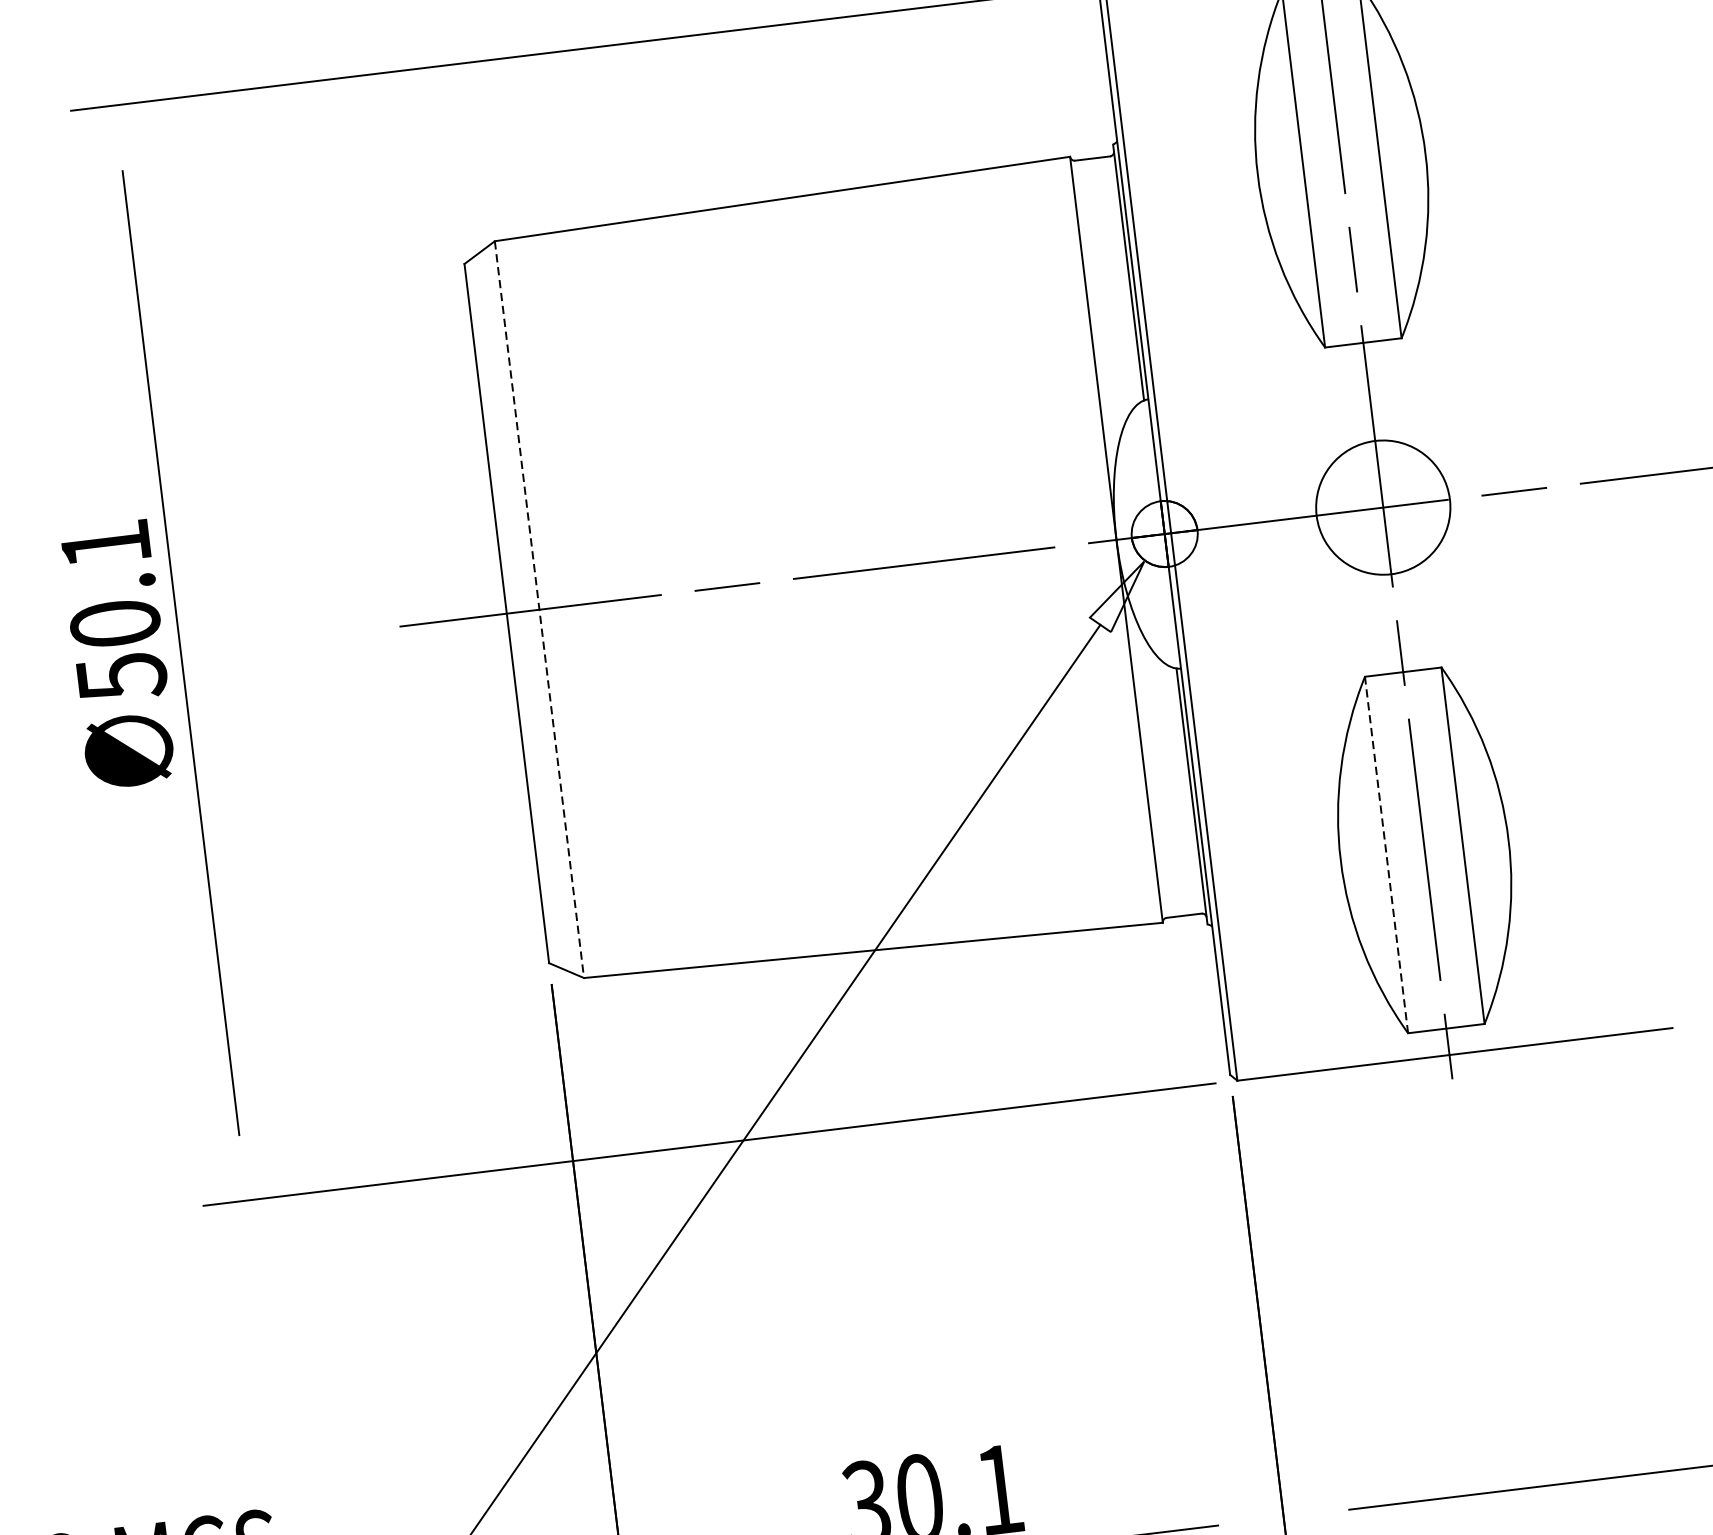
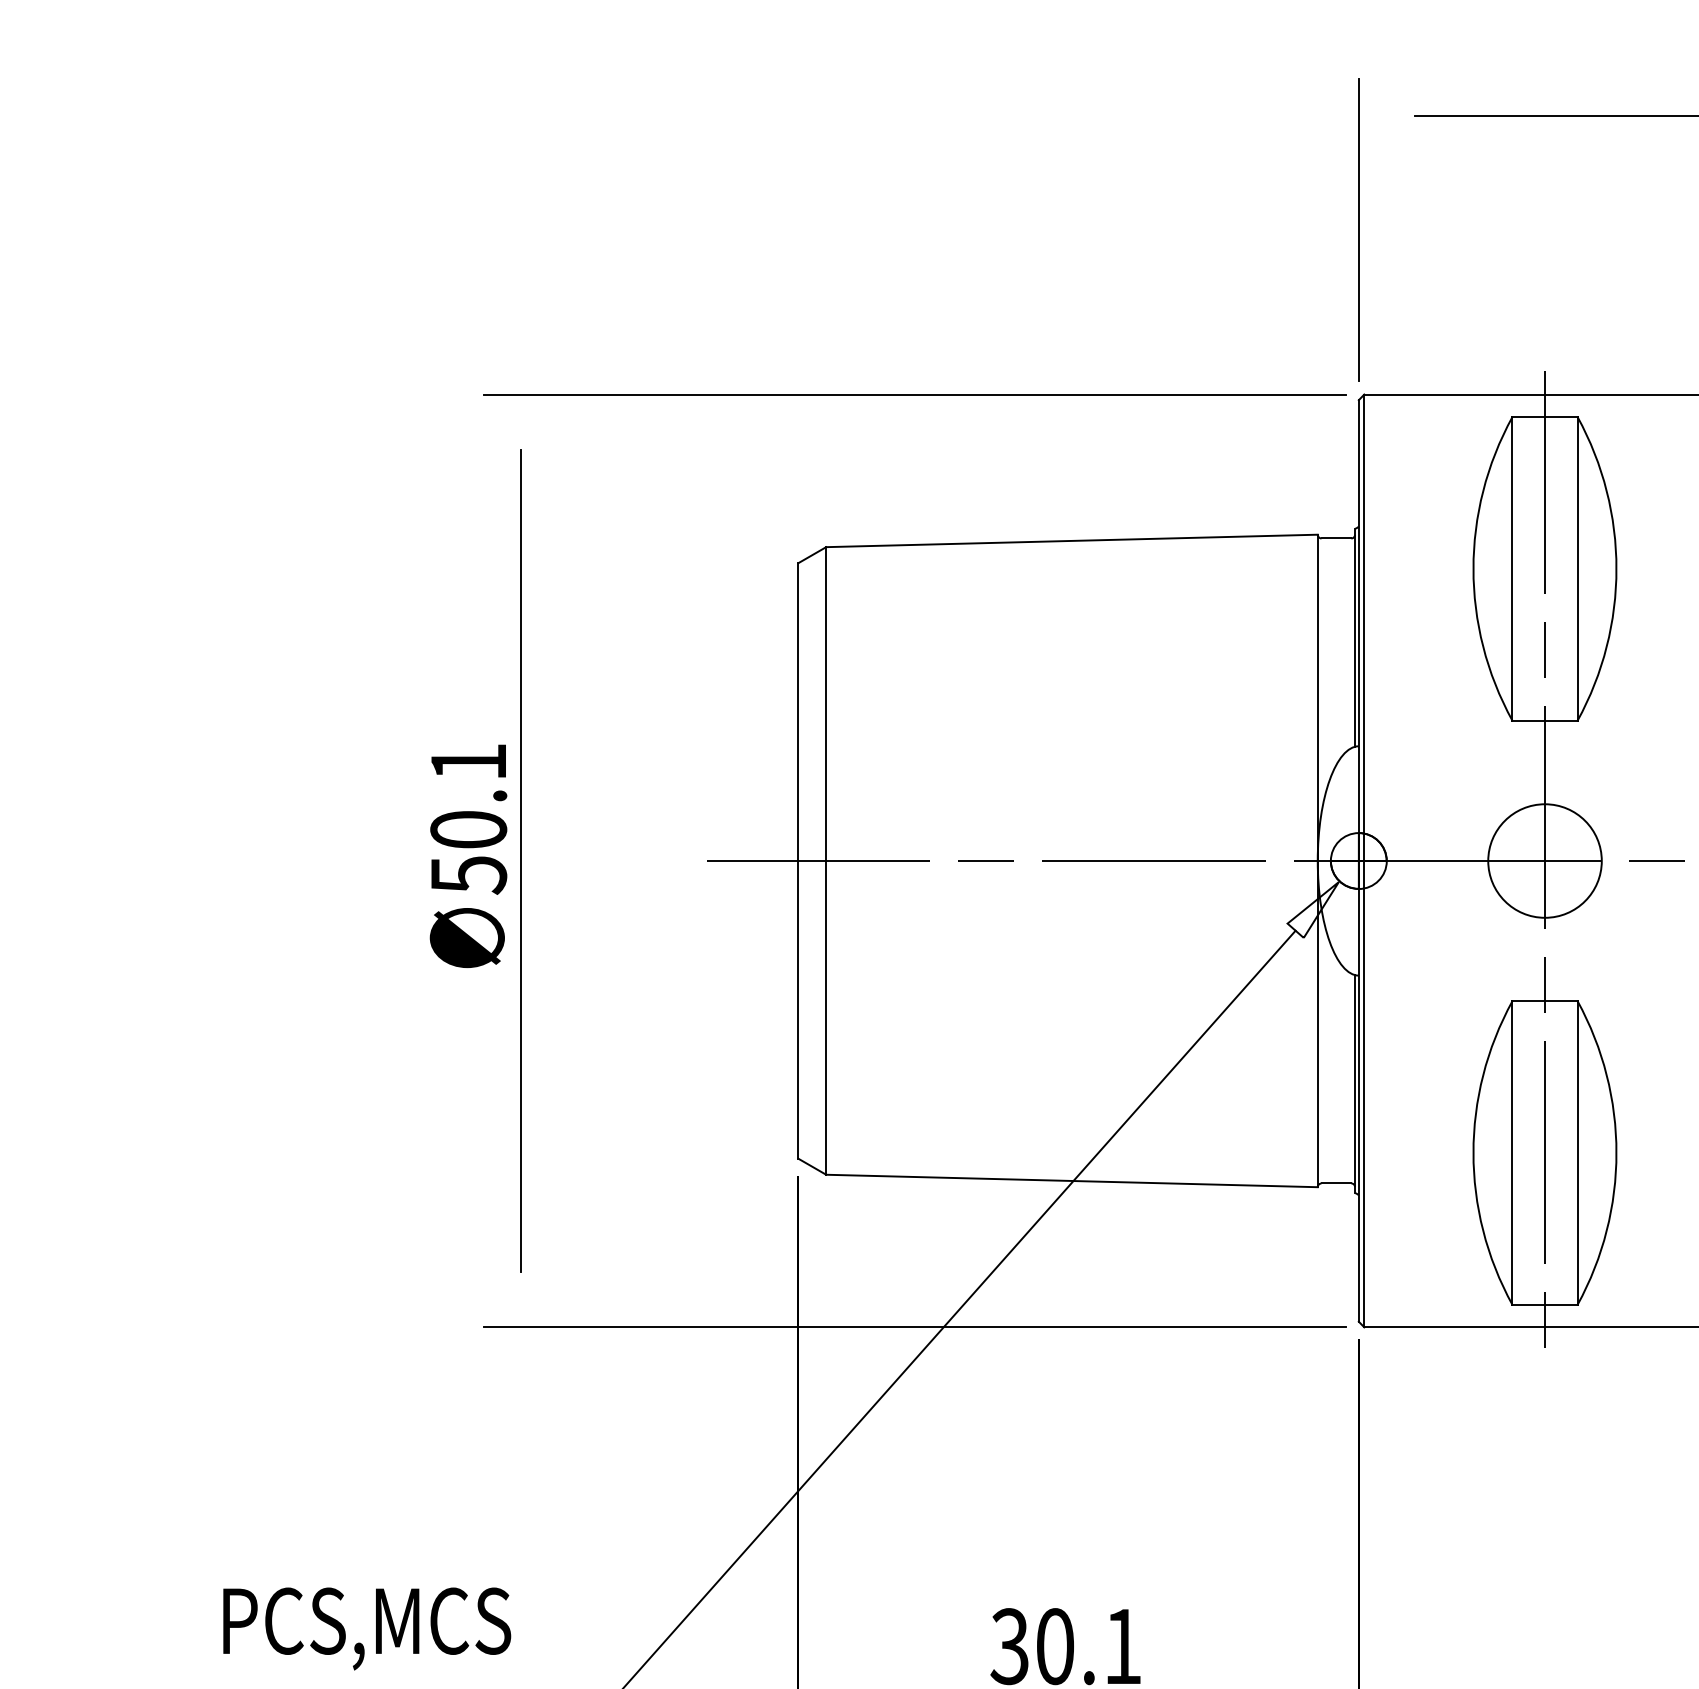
line: (539, 609) -> (826, 860), dashed -> solid
line: (1386, 855) -> (1512, 1153), dashed -> solid

